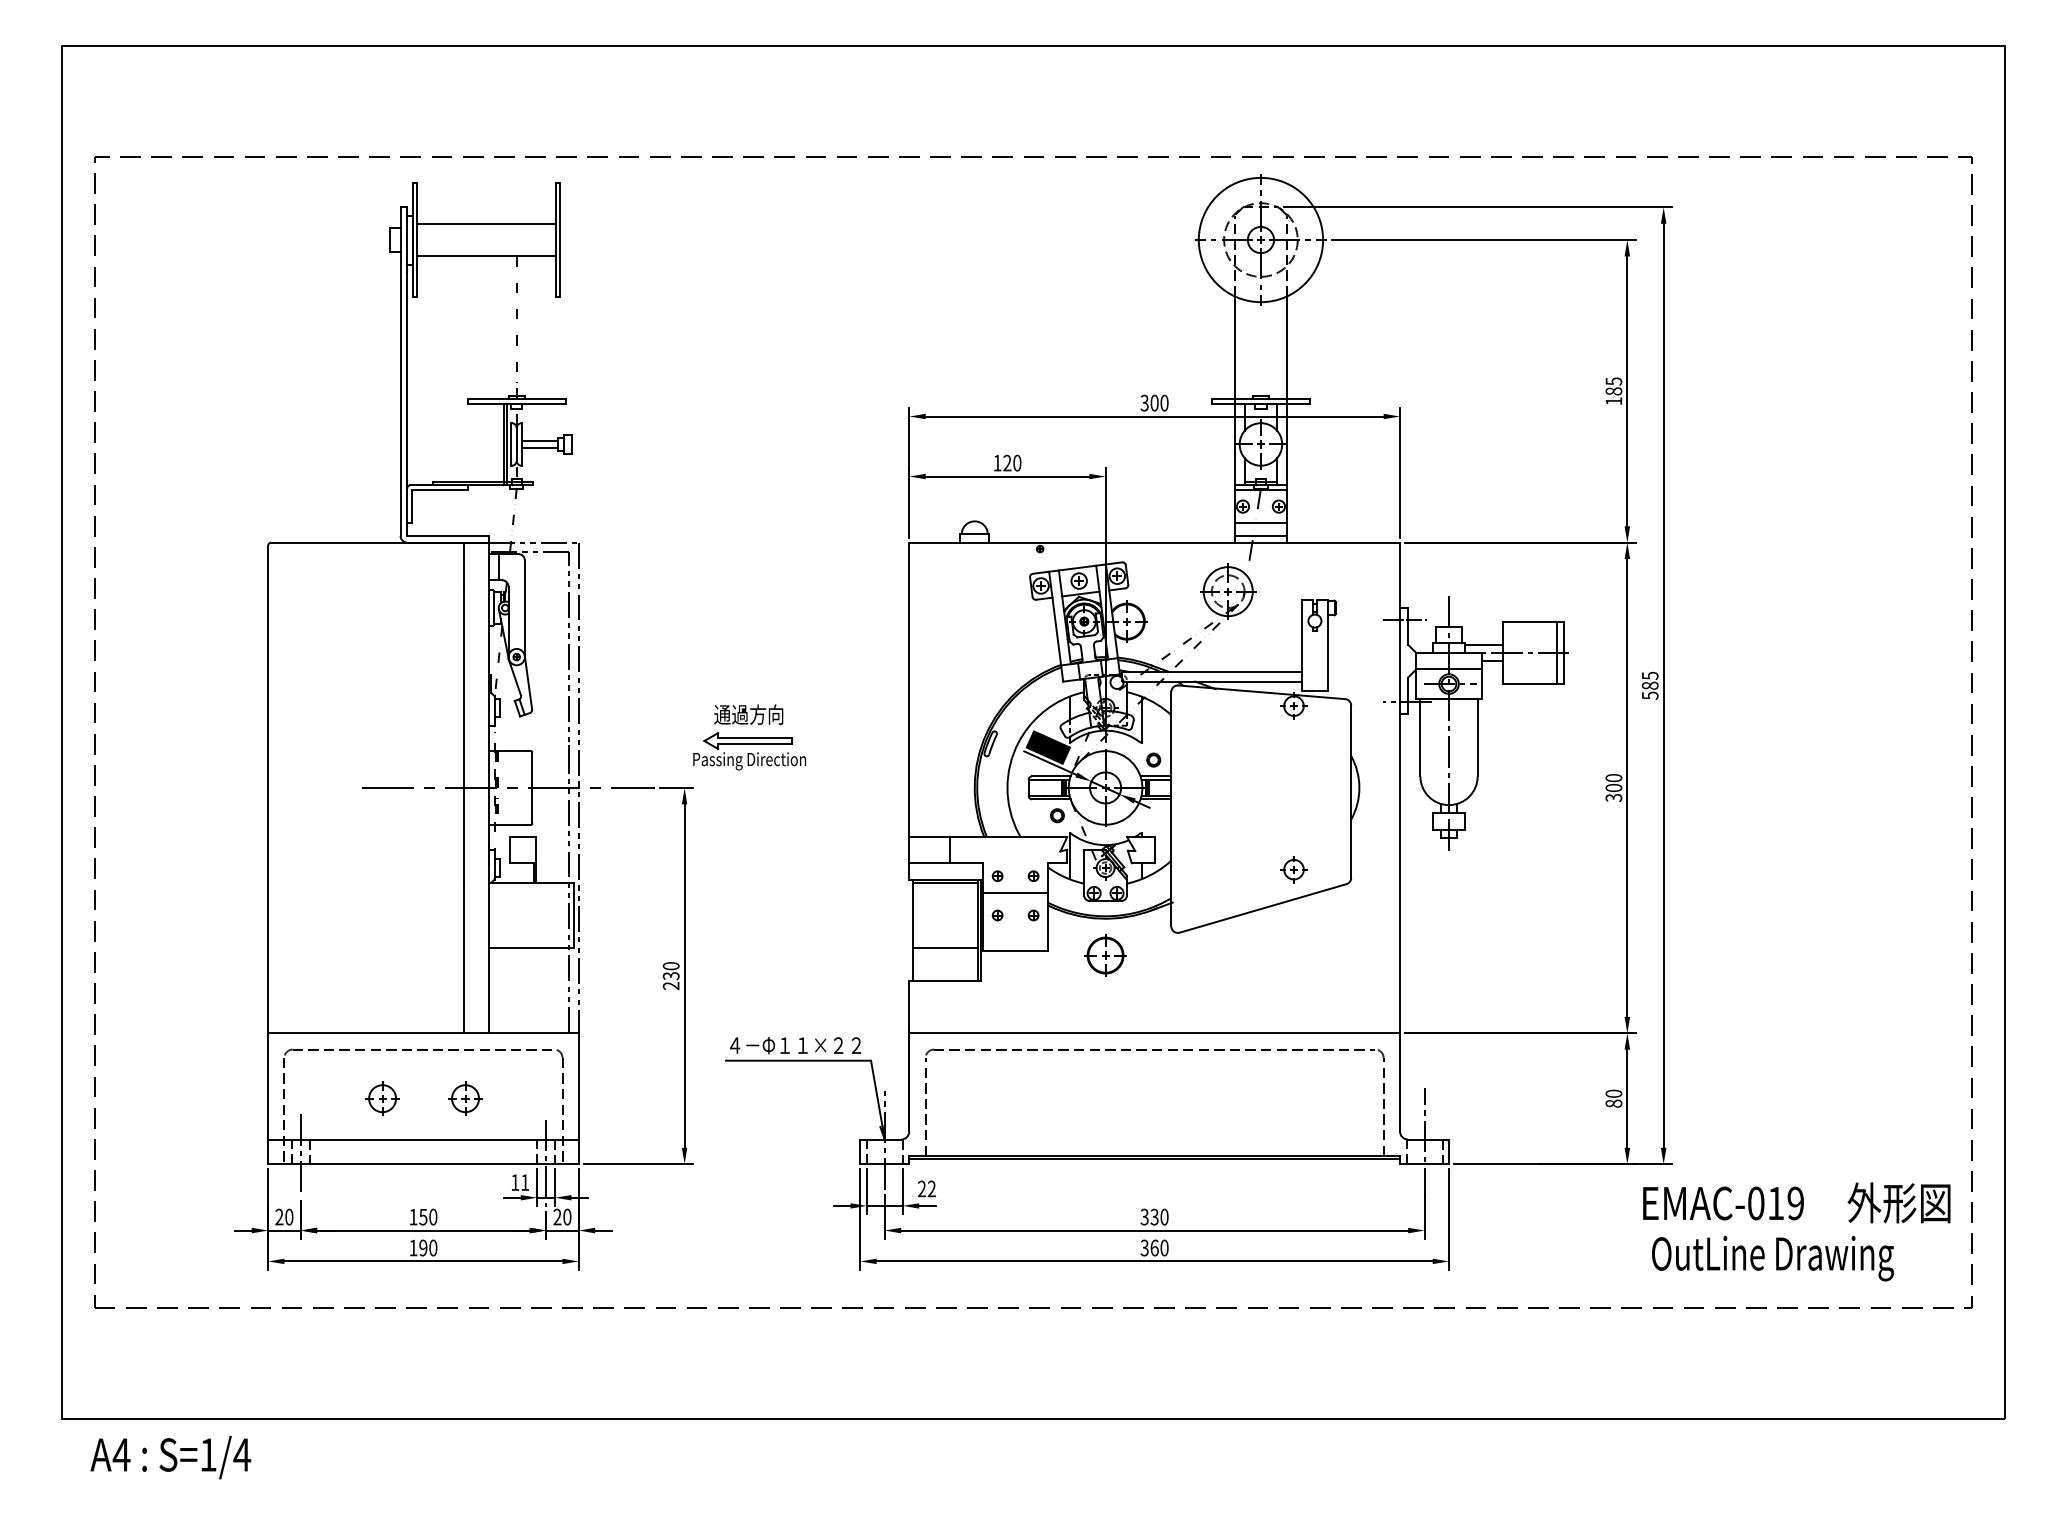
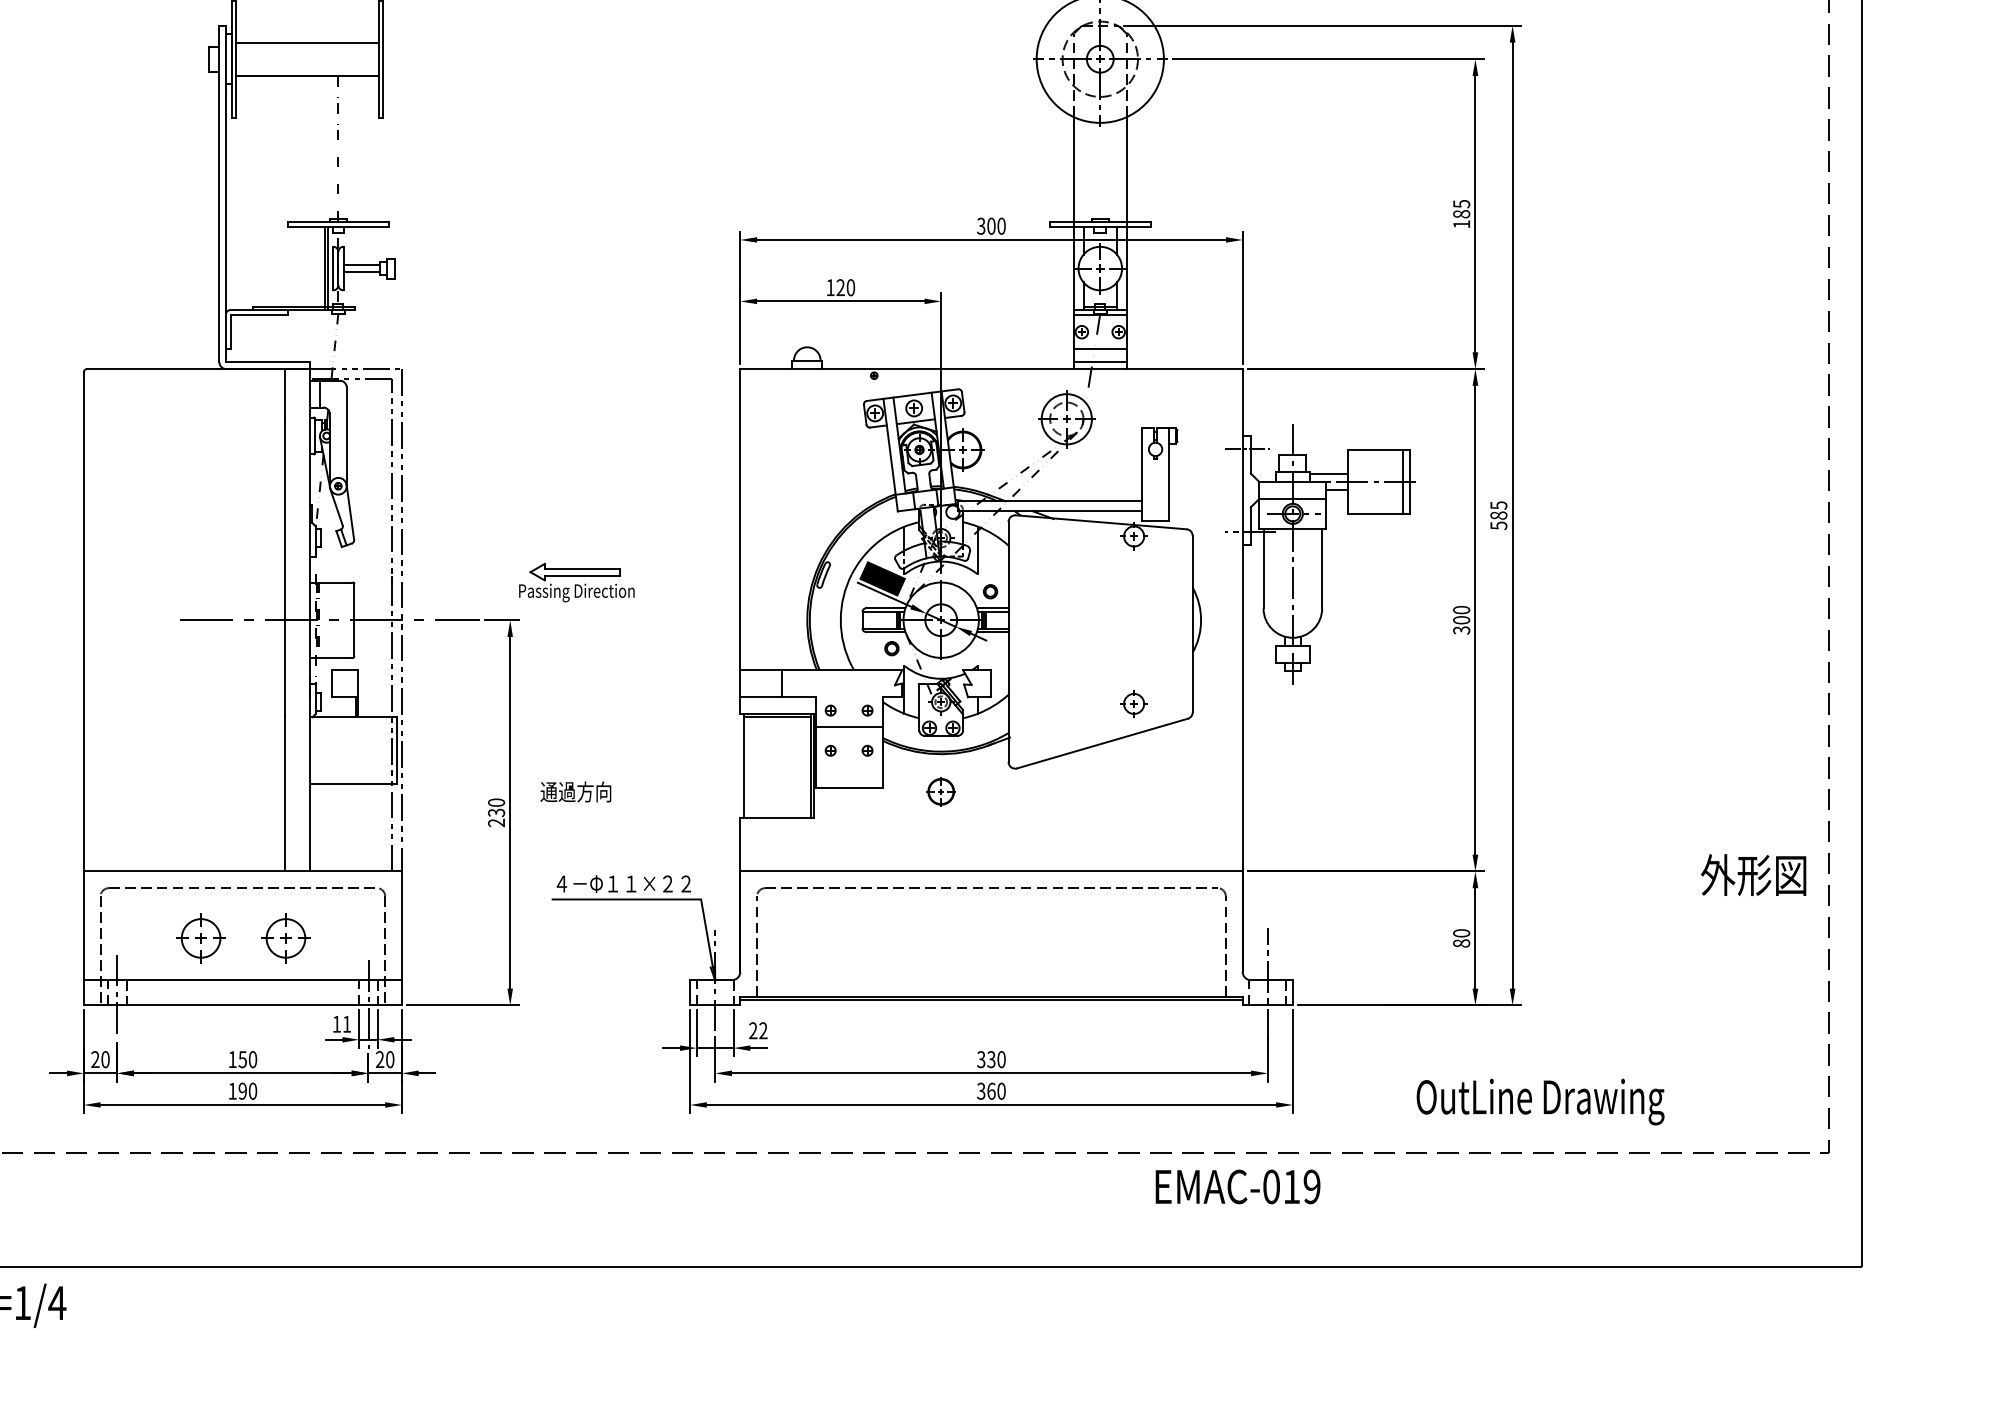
text: (748, 714) -> (575, 791), moved
line: (945, 948) -> (777, 784), removed
part: (1105, 955) -> (941, 791), size x0.7
part: (382, 1098) -> (200, 938), size x1.4
part: (465, 1098) -> (285, 938), size x1.4
text: (1898, 1202) -> (1753, 874), moved
text: (1723, 1203) -> (1238, 1186), moved
text: (1772, 1258) -> (1540, 1101), moved

